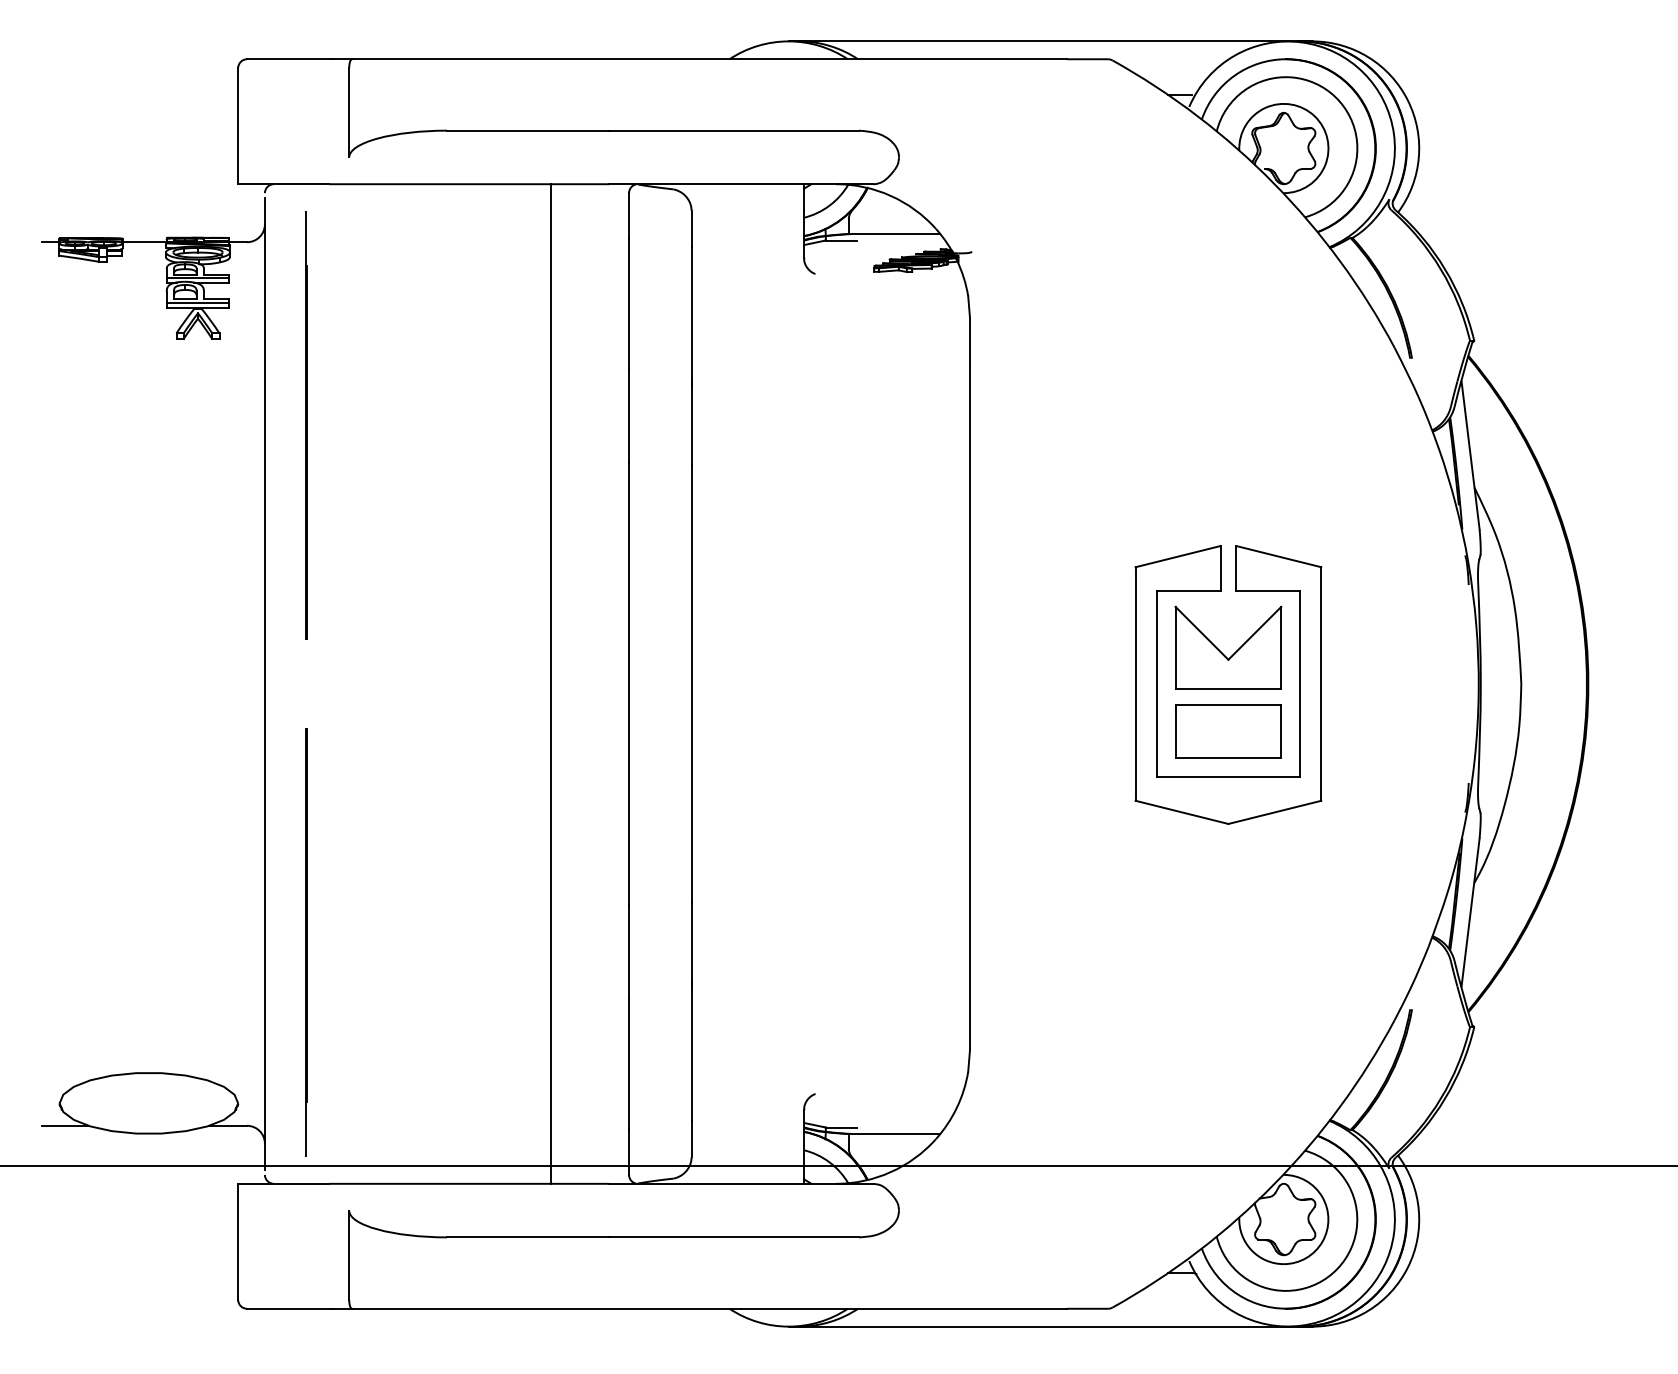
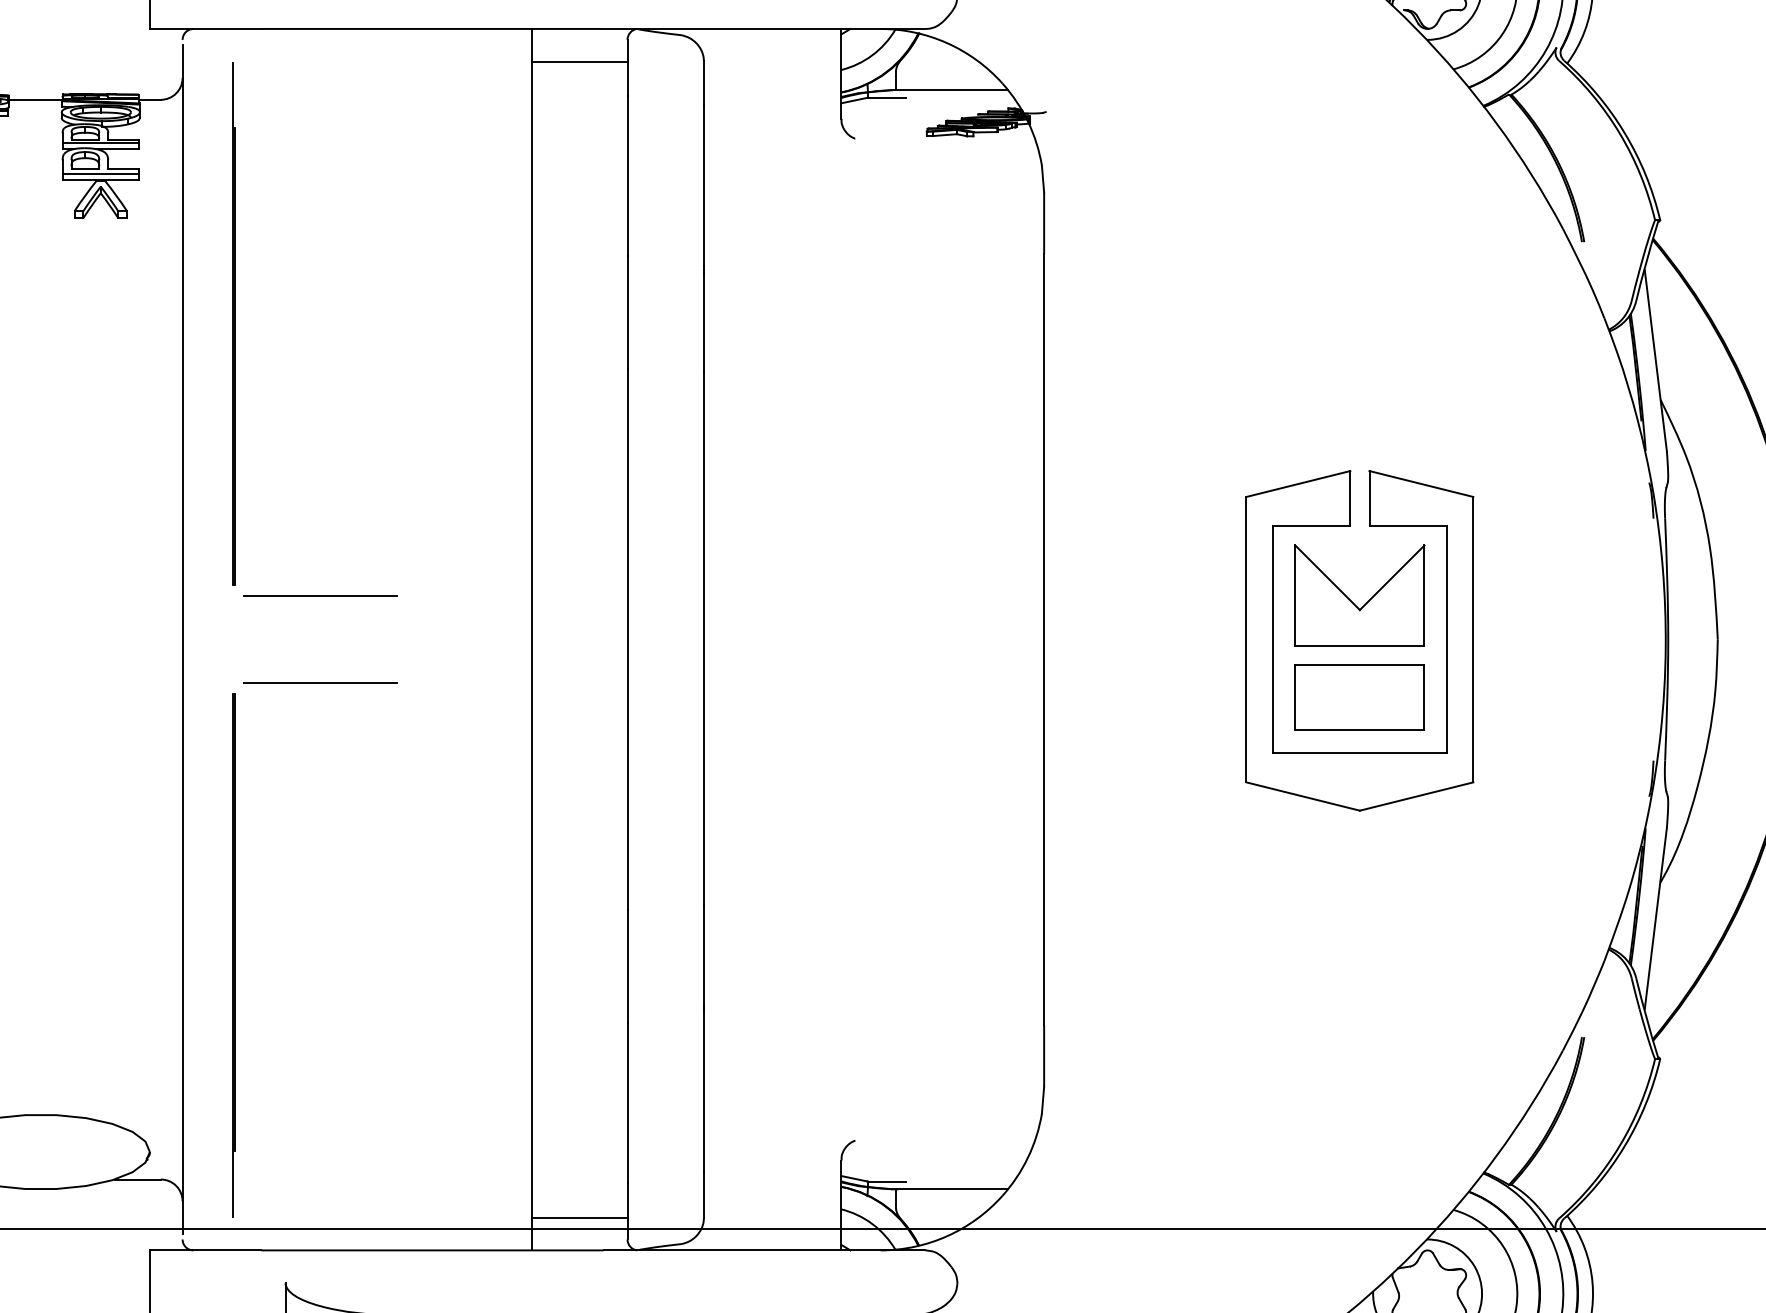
line: (589, 211) -> (579, 62), added
line: (377, 648) -> (320, 596), added
line: (377, 719) -> (320, 683), added
line: (589, 1157) -> (579, 1218), added

